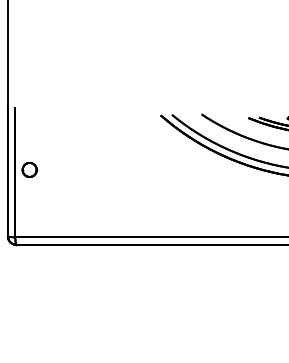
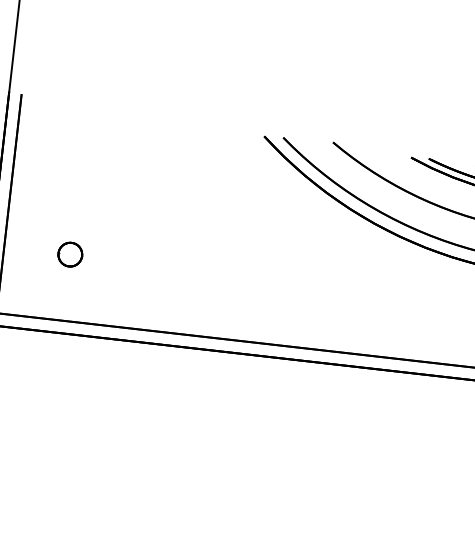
part: (29, 169) -> (70, 253), moved

